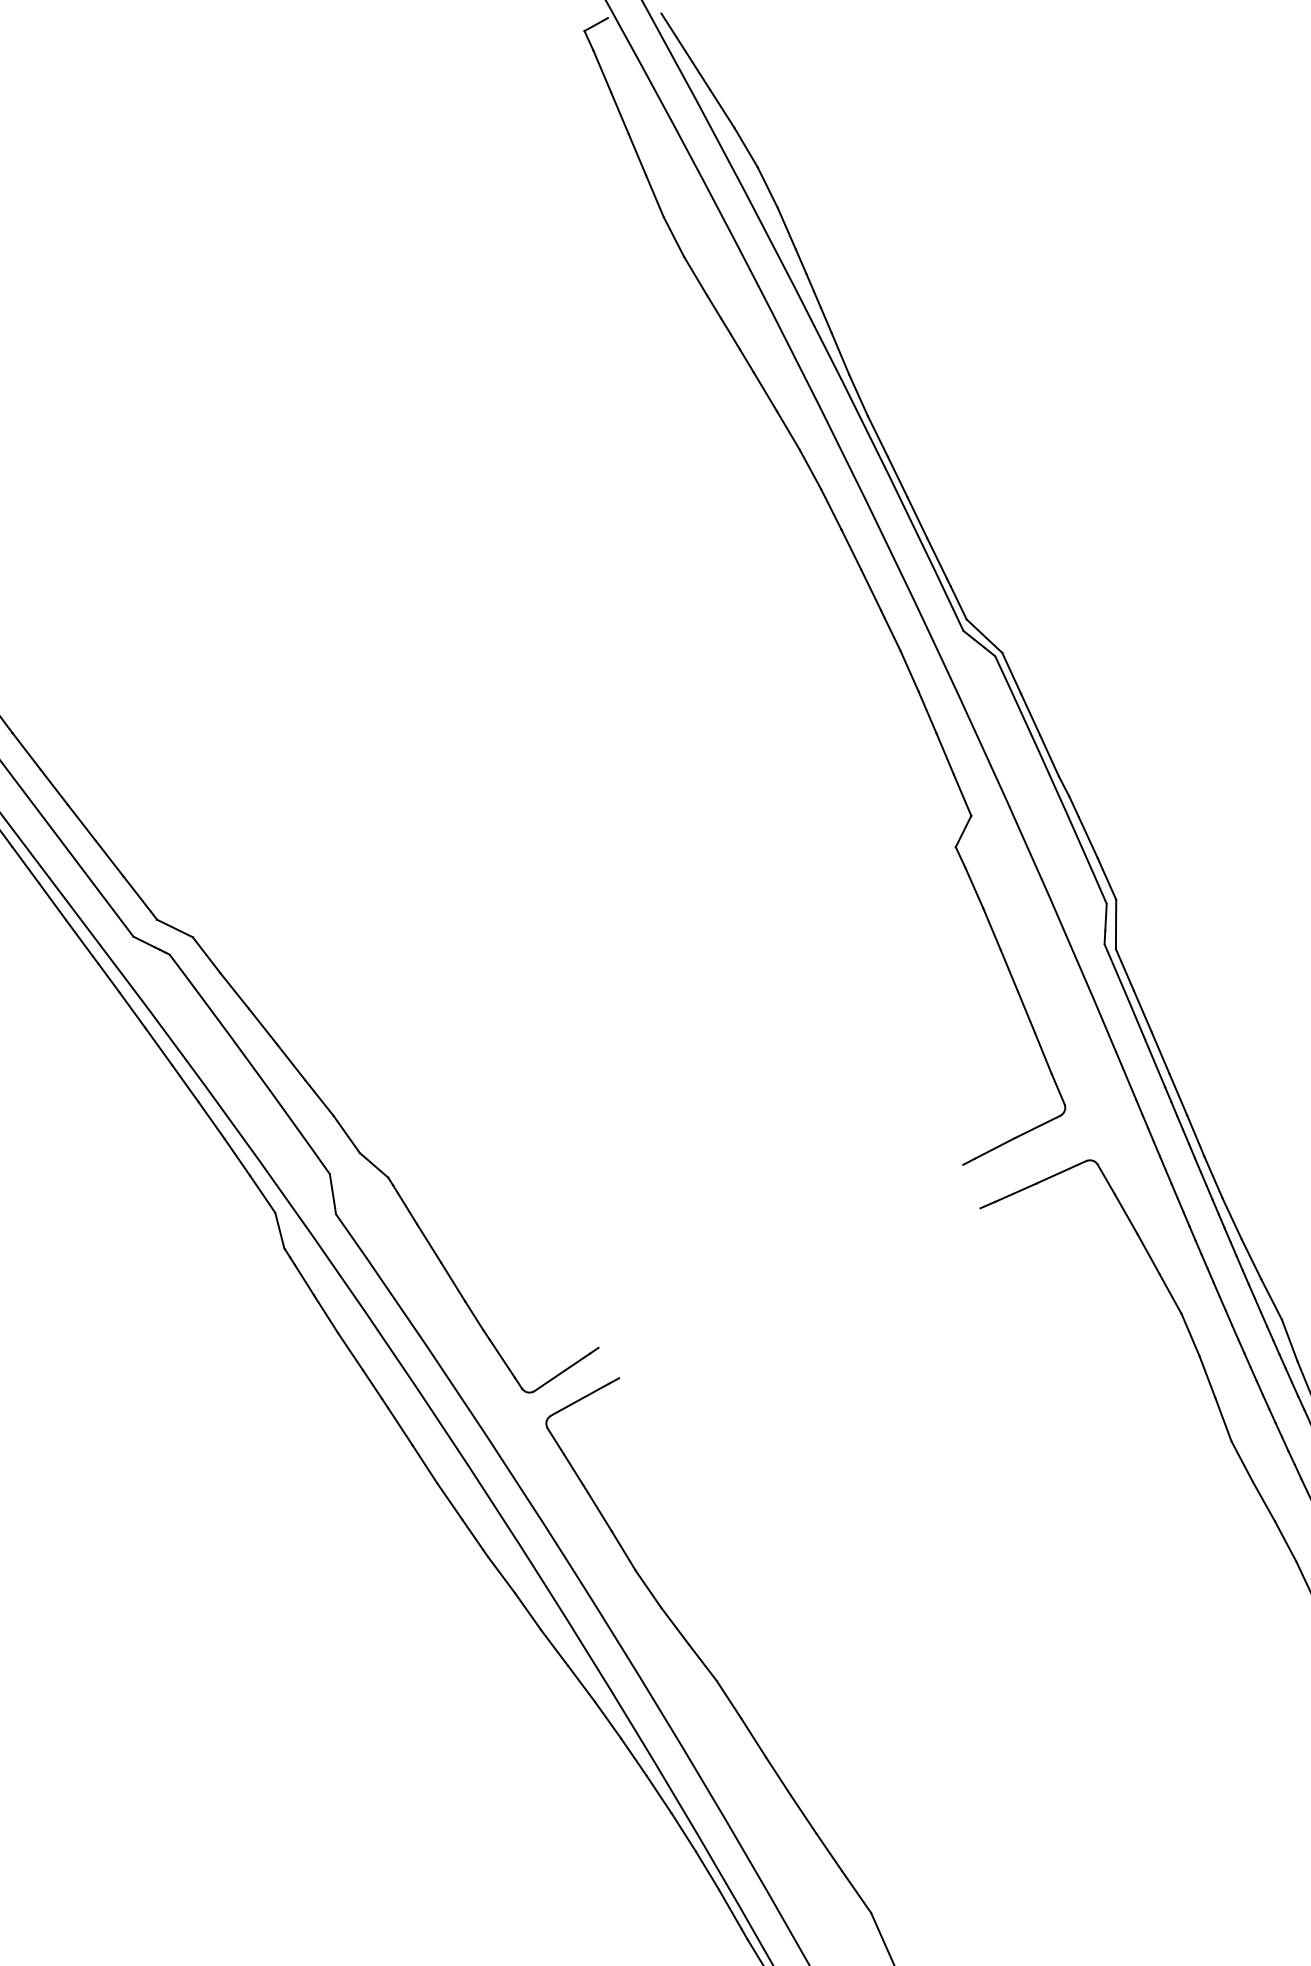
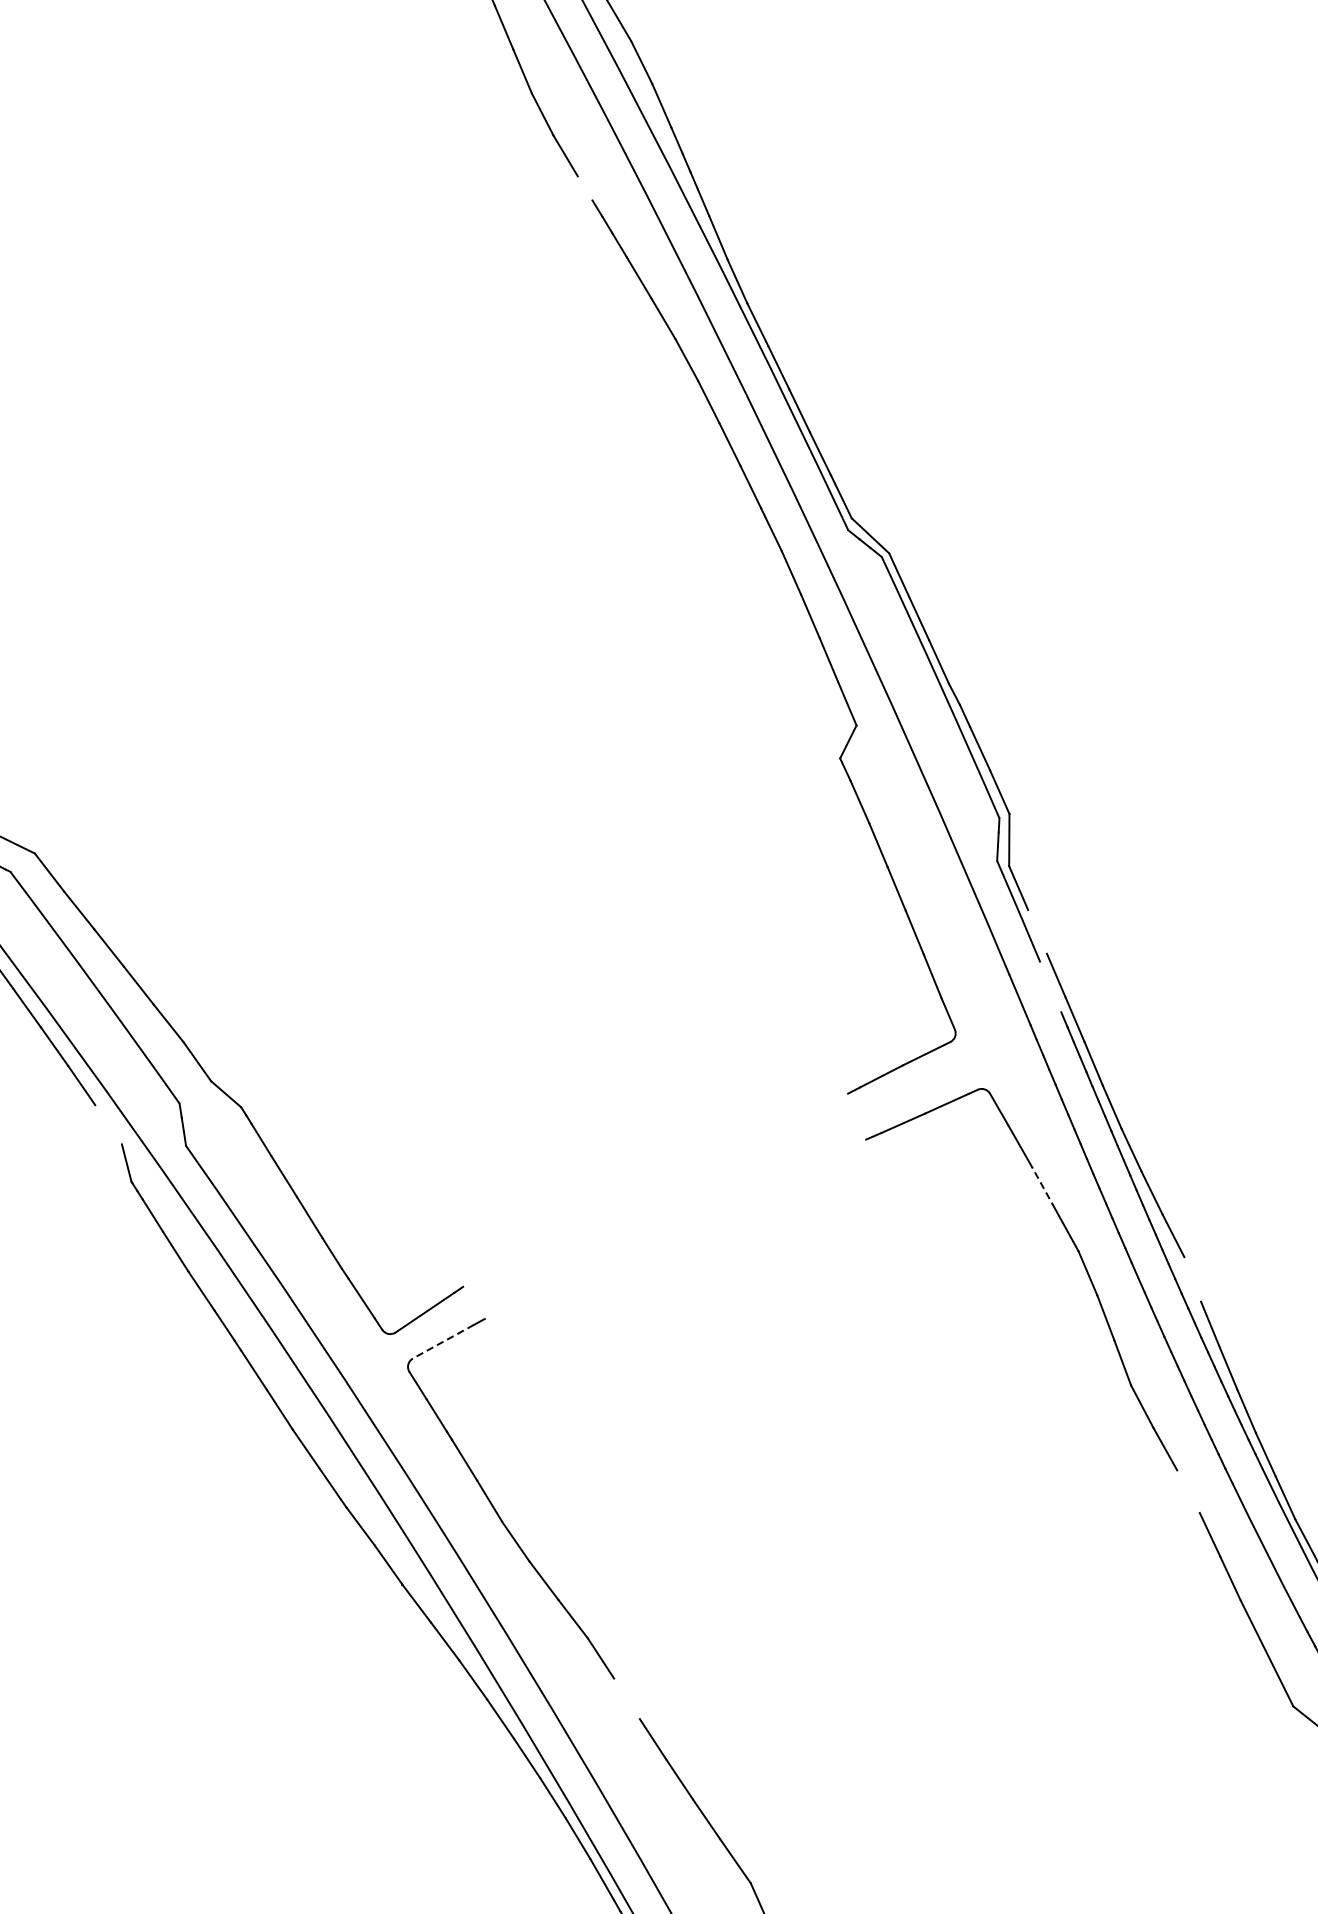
line: (714, 306) -> (585, 187), removed
line: (1142, 1011) -> (1037, 931), removed
line: (1155, 1063) -> (1050, 986), removed
line: (262, 1193) -> (108, 1123), removed
line: (1148, 1254) -> (1043, 1188), solid -> dashed
line: (1289, 1340) -> (1192, 1279), removed
line: (579, 1400) -> (443, 1342), solid -> dashed
line: (1285, 1541) -> (1188, 1491), removed
line: (753, 1737) -> (626, 1698), removed

